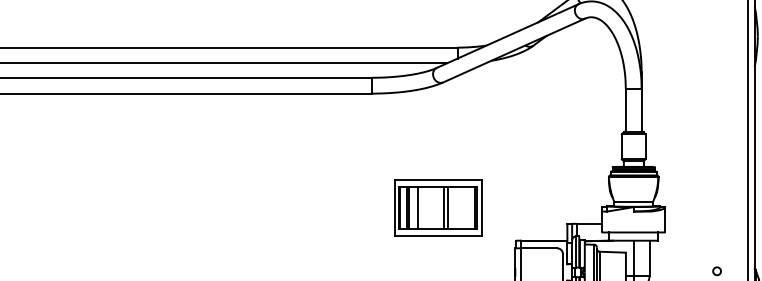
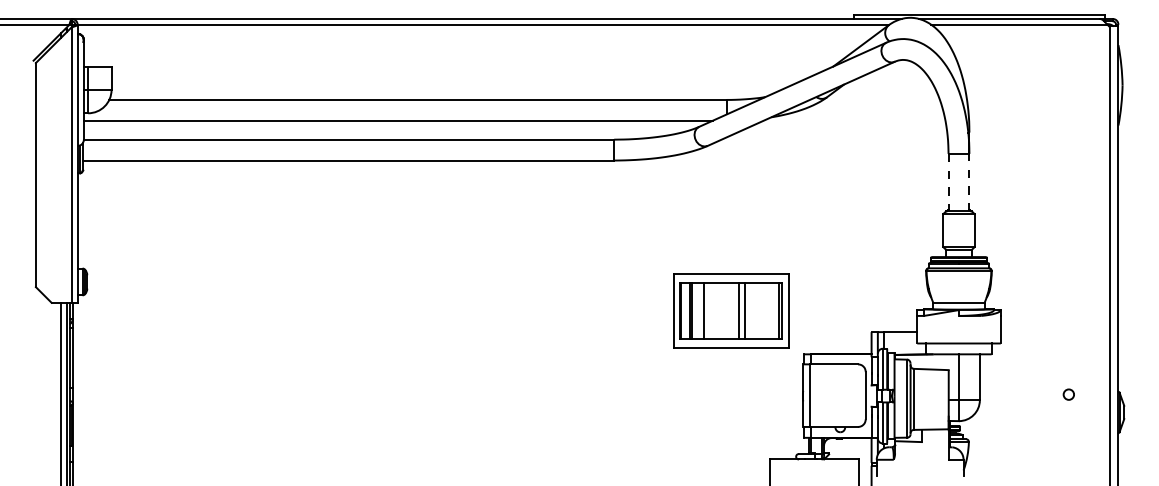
line: (625, 110) -> (948, 182), solid -> dashed
line: (641, 110) -> (969, 182), solid -> dashed
part: (438, 207) -> (731, 310), moved

